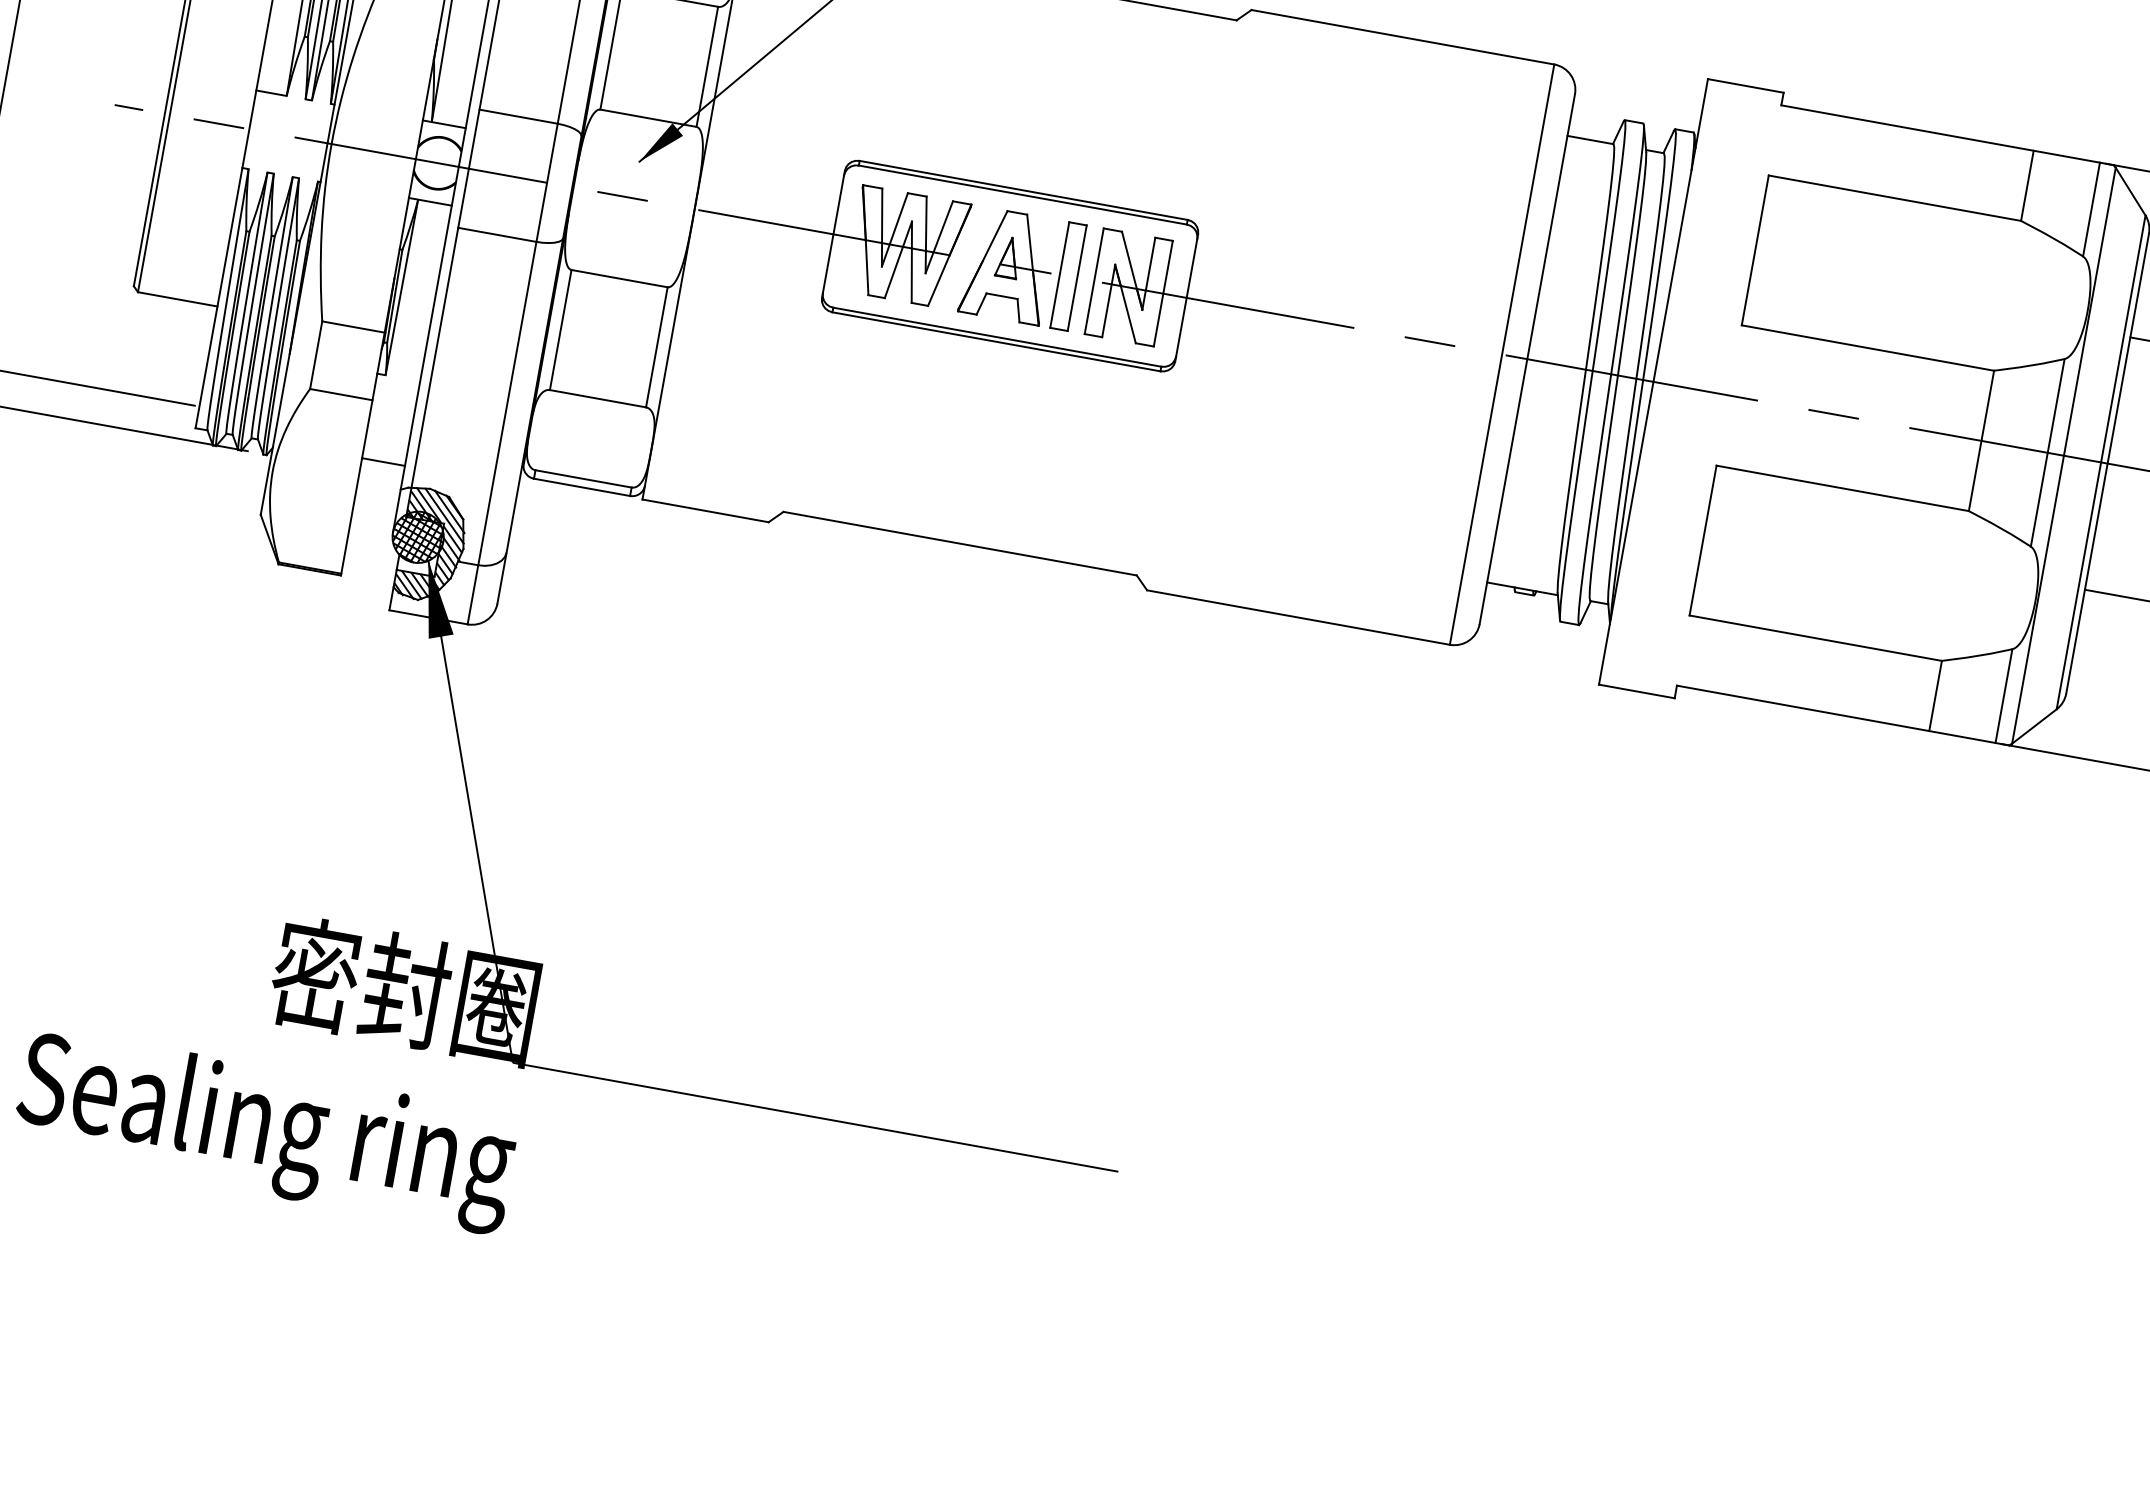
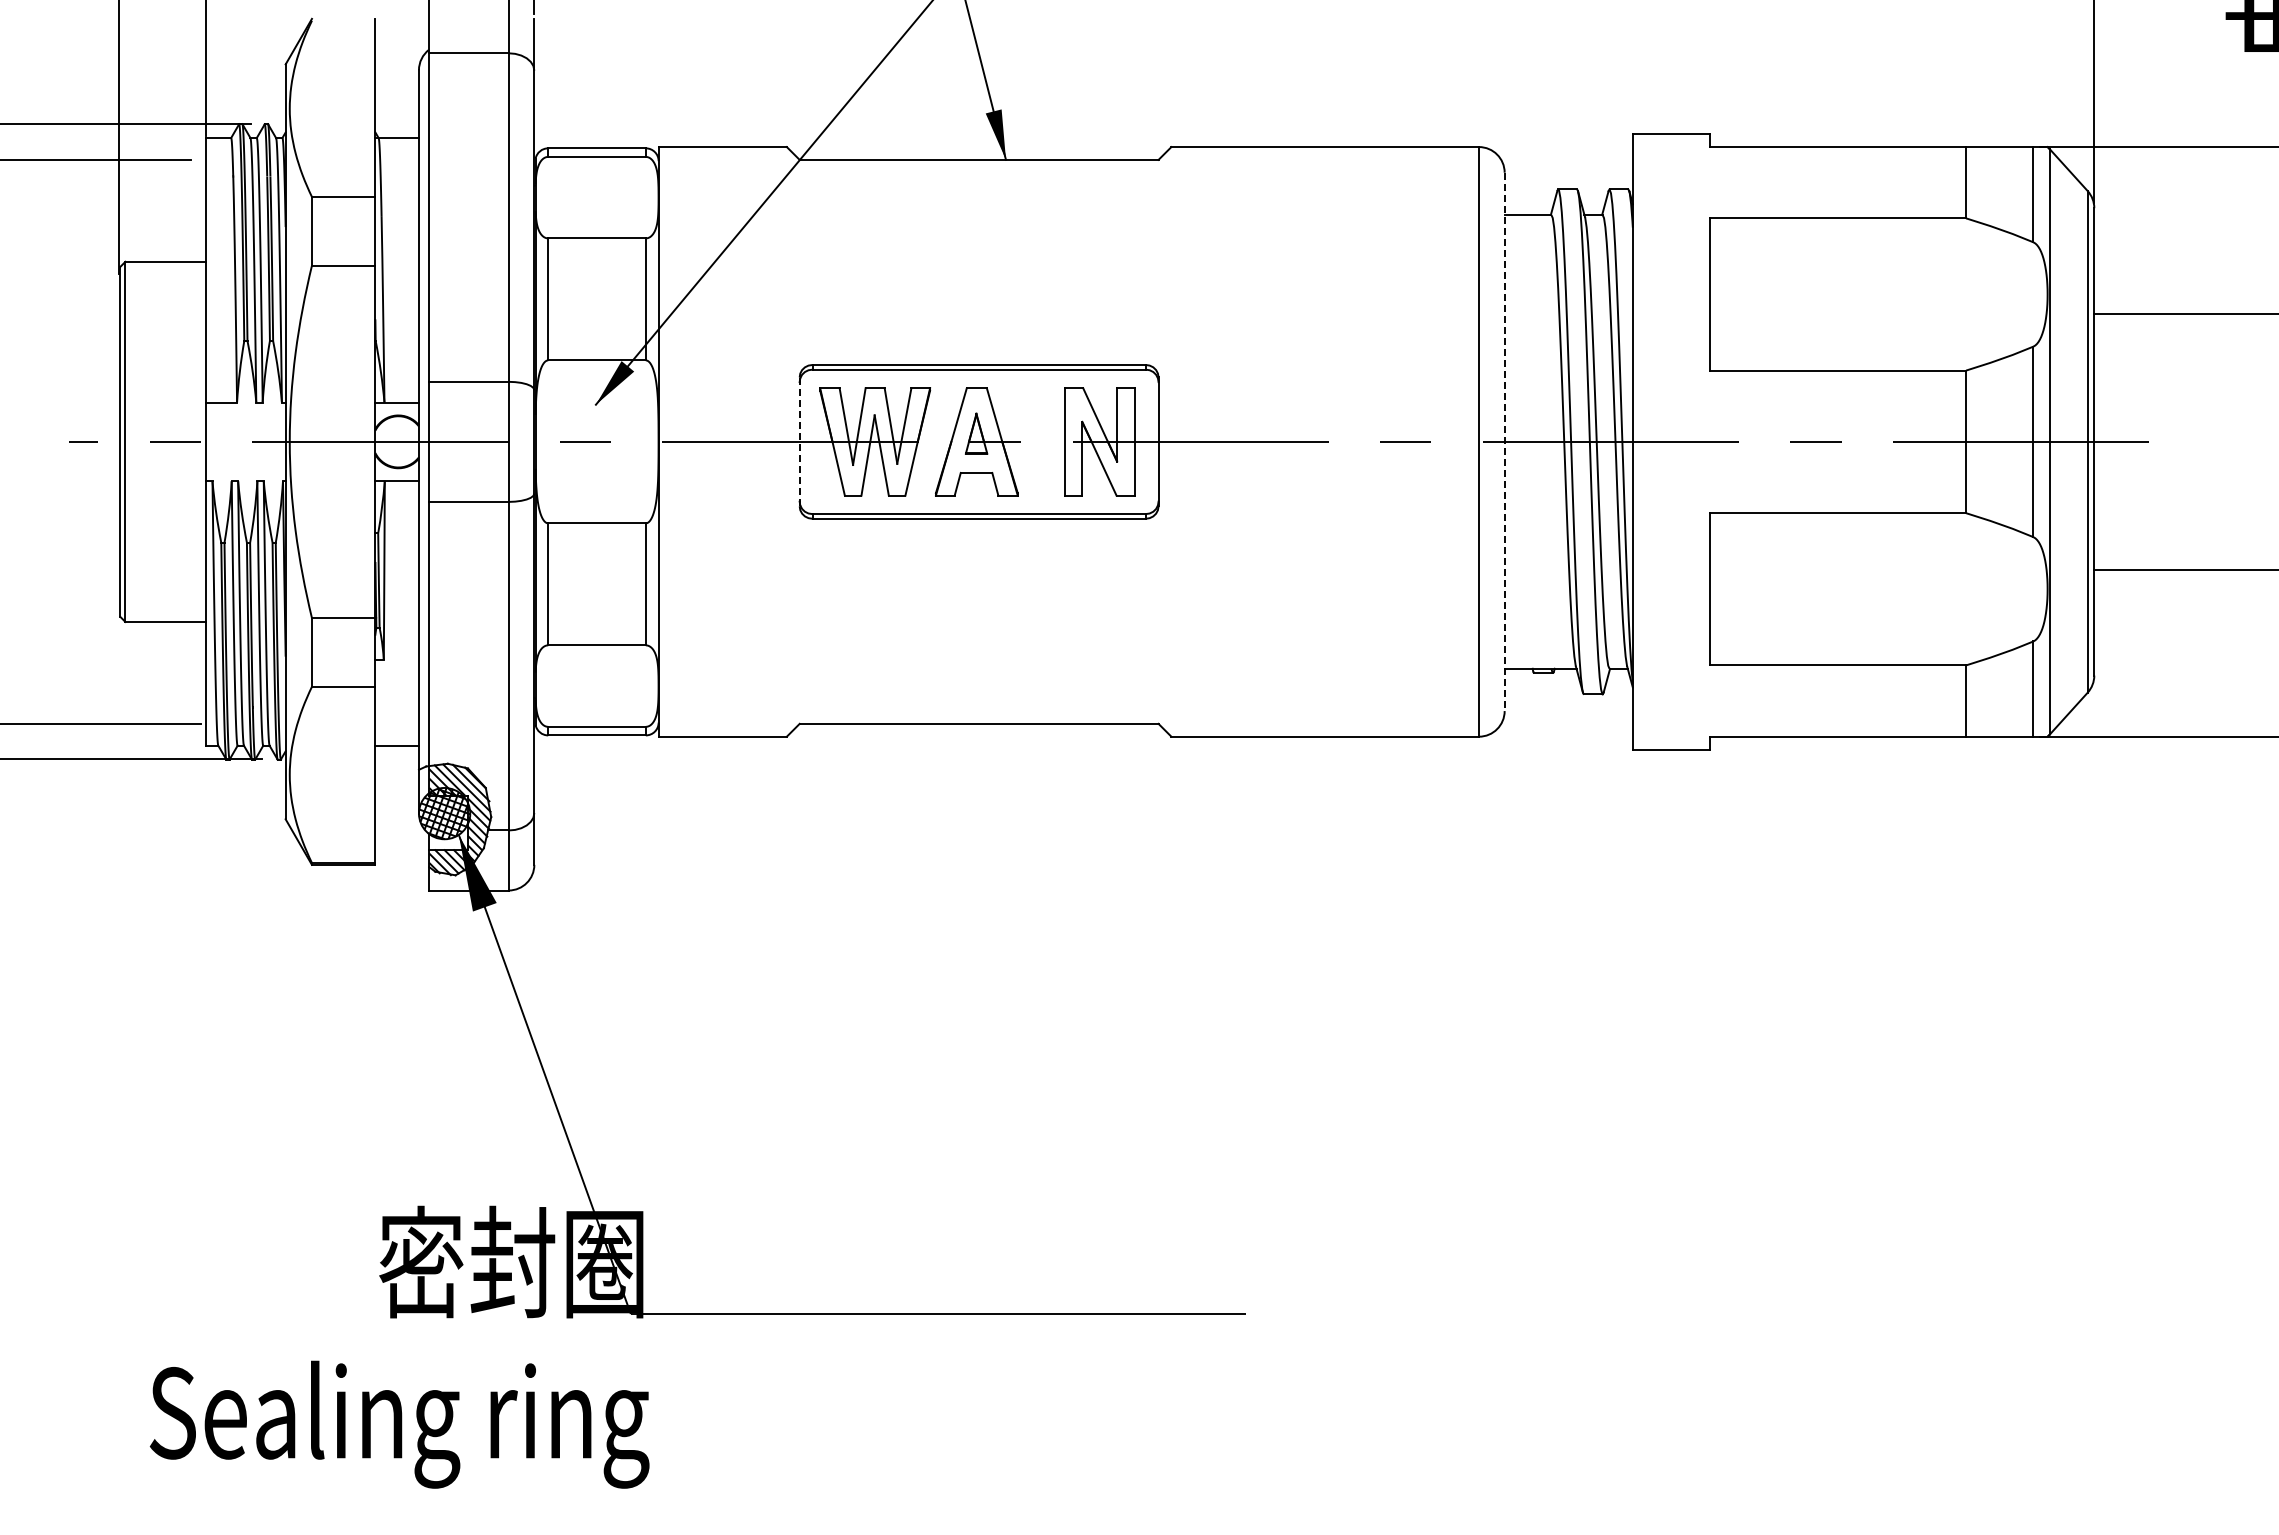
line: (833, 233) -> (799, 441), solid -> dashed
part: (1068, 276) -> (1038, 441), removed
line: (1527, 359) -> (1504, 442), solid -> dashed

